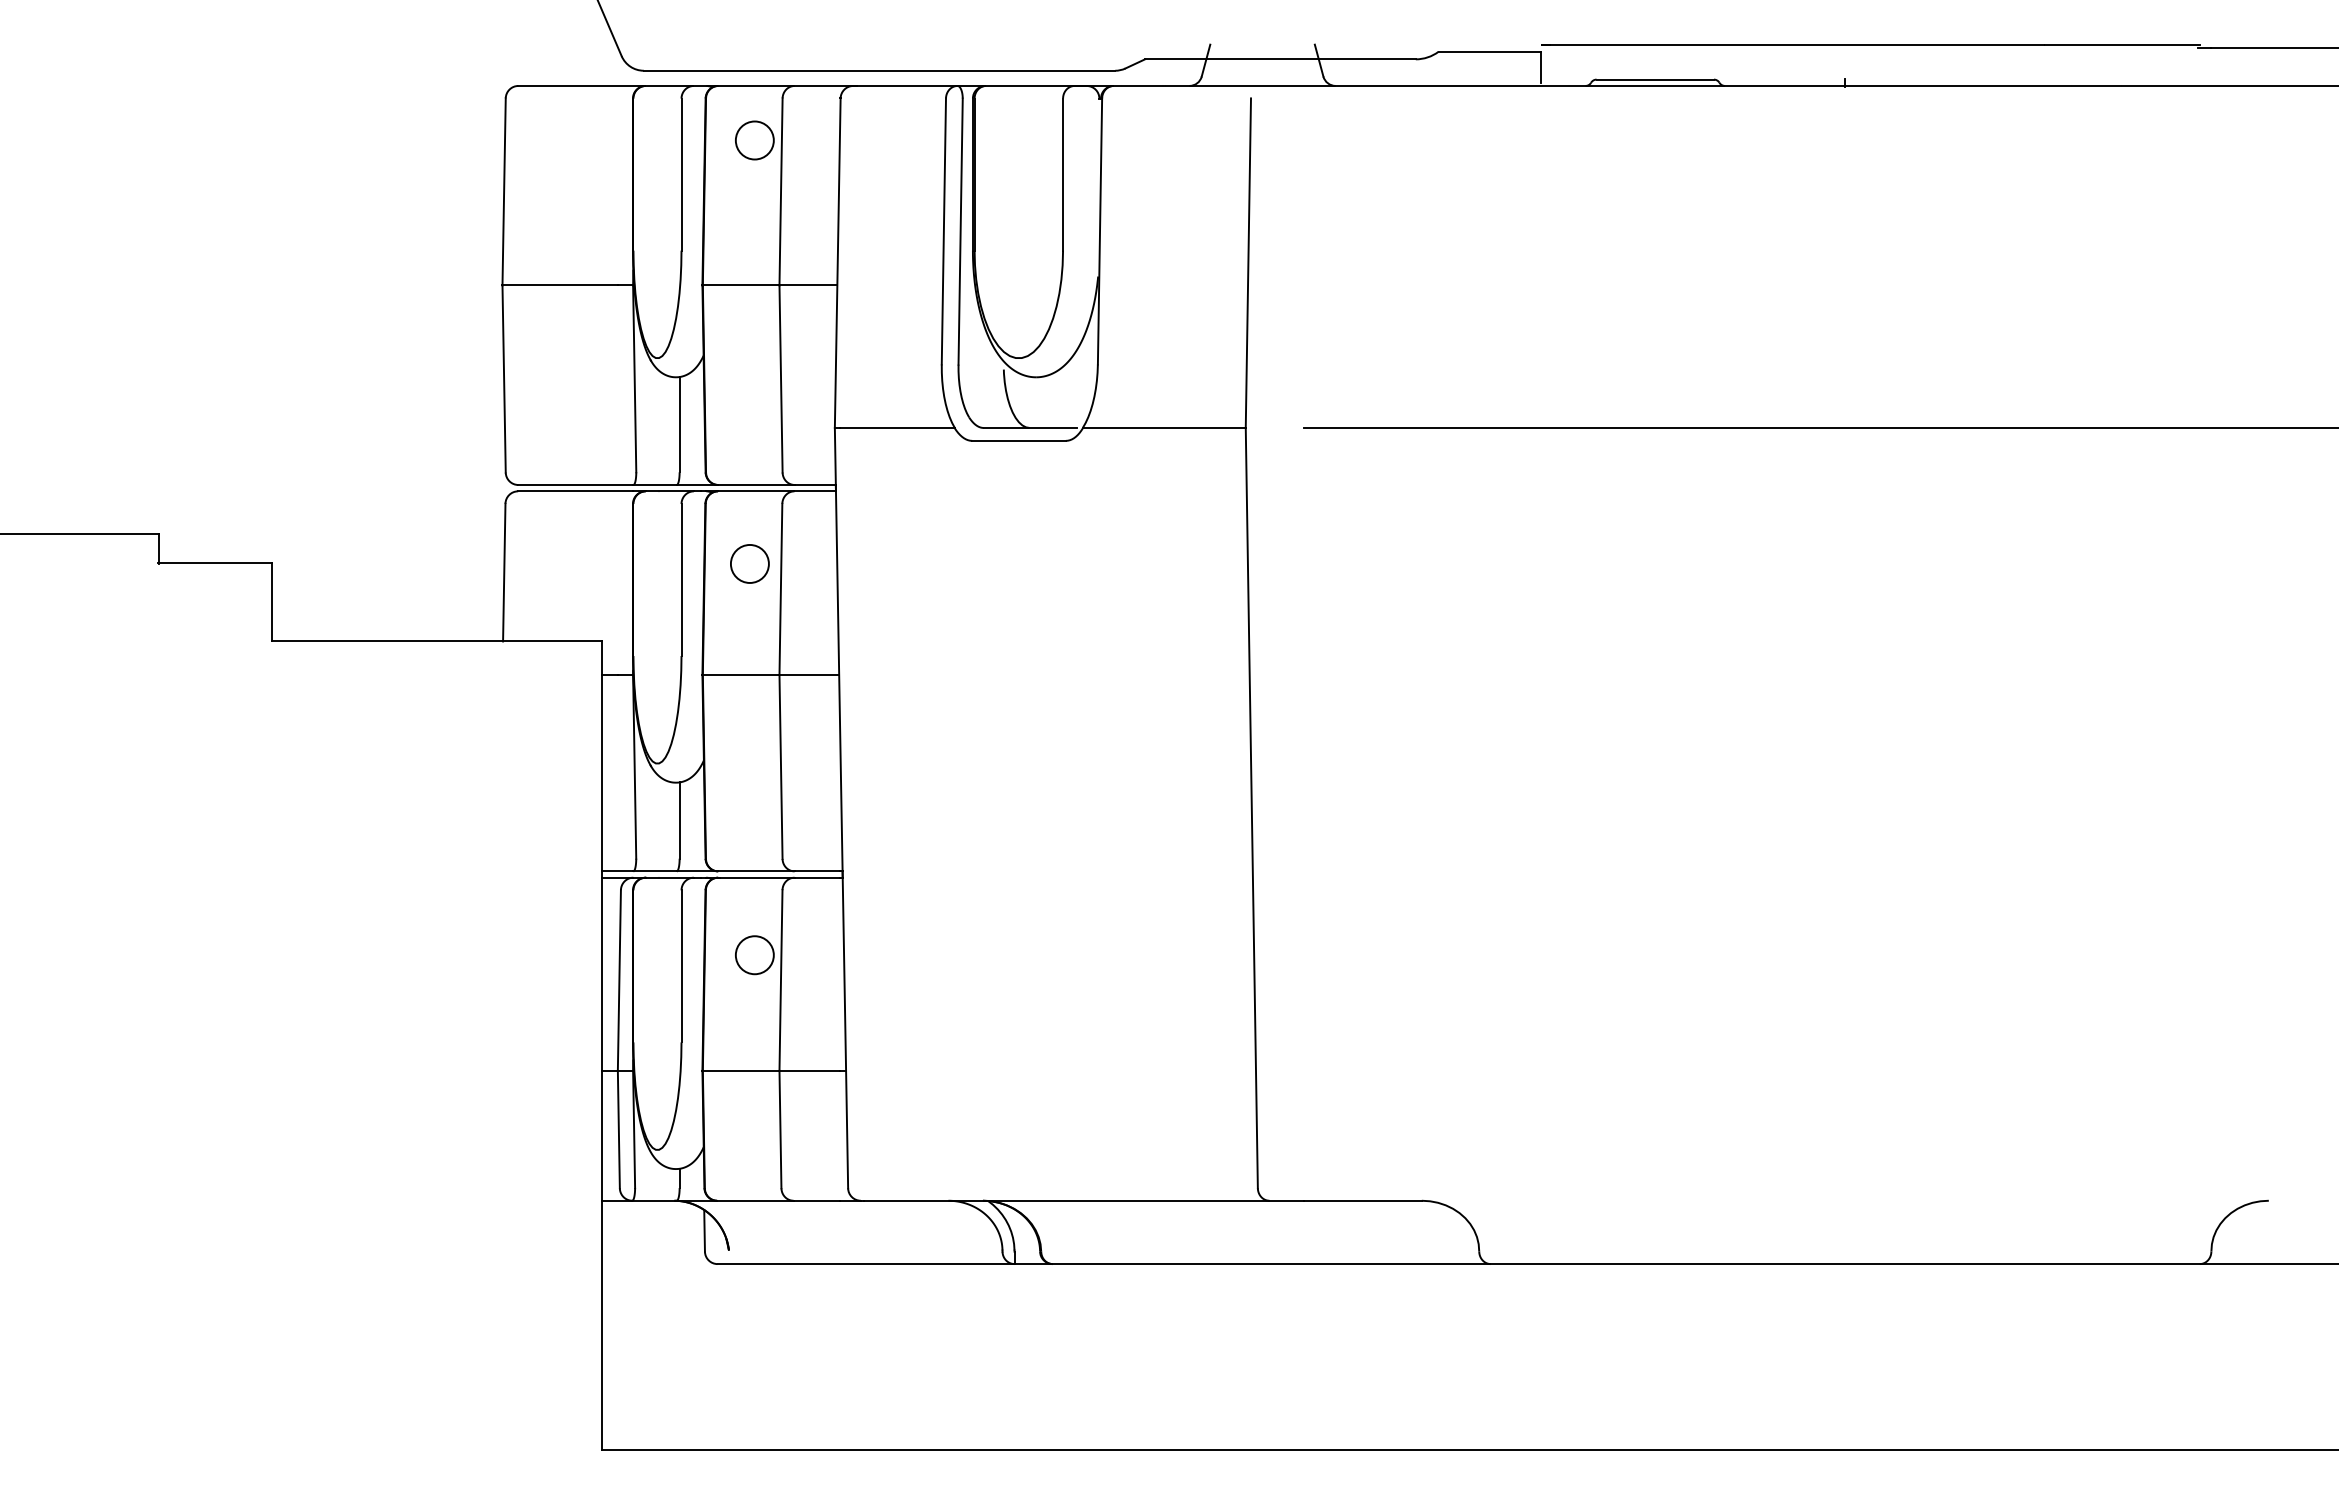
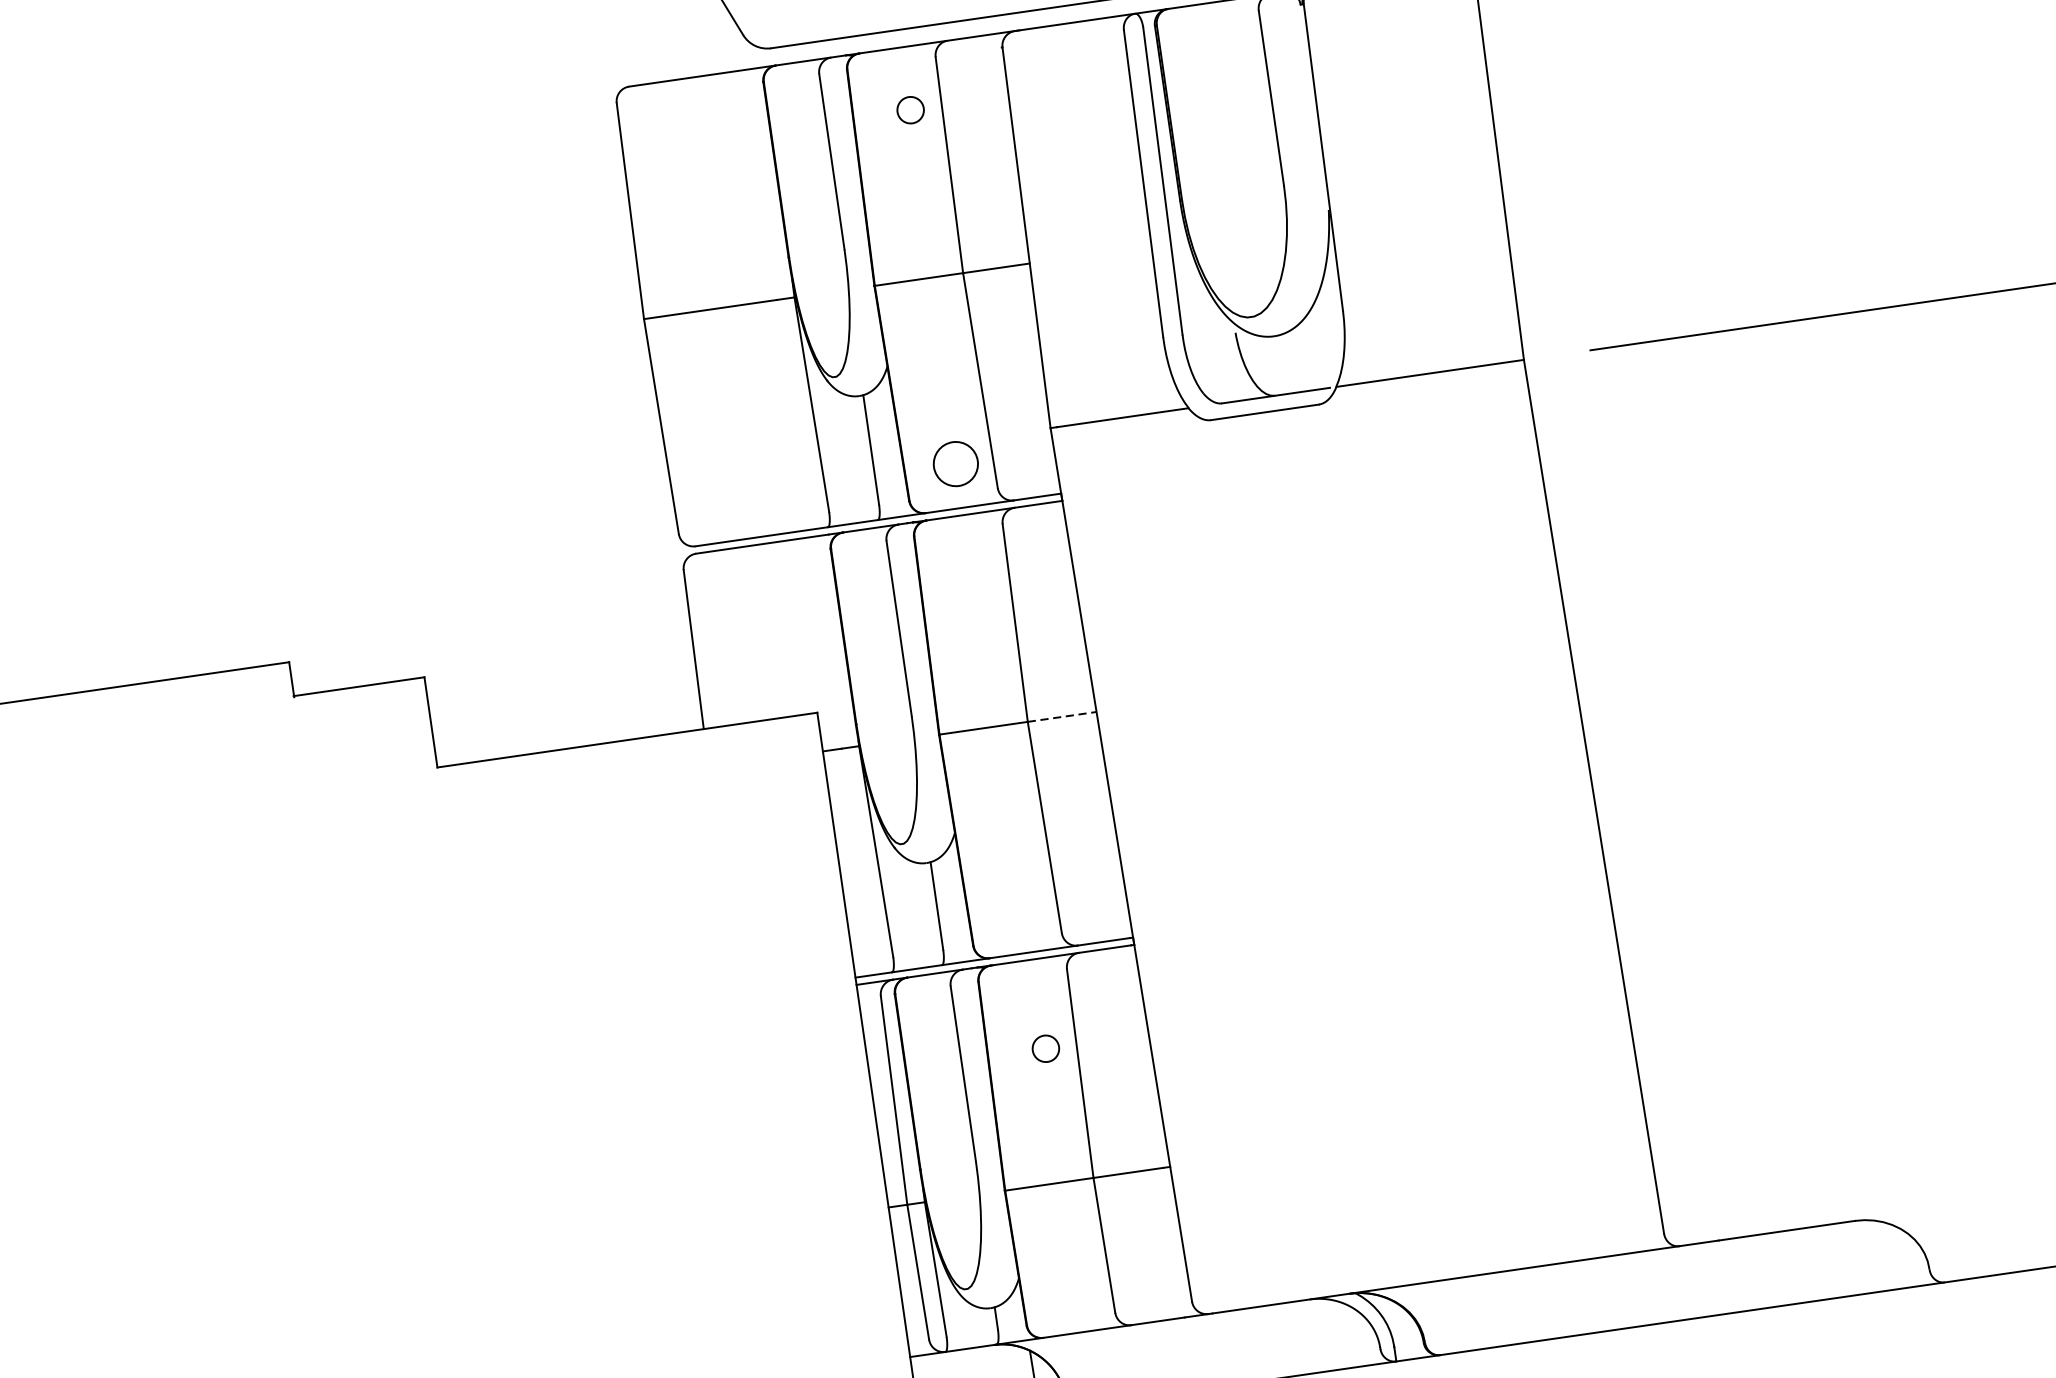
circle: (754, 140) -> (910, 110), size x0.6
circle: (749, 563) -> (955, 463), moved
line: (809, 675) -> (1062, 717), solid -> dashed
circle: (754, 955) -> (1045, 1049), size x0.6

